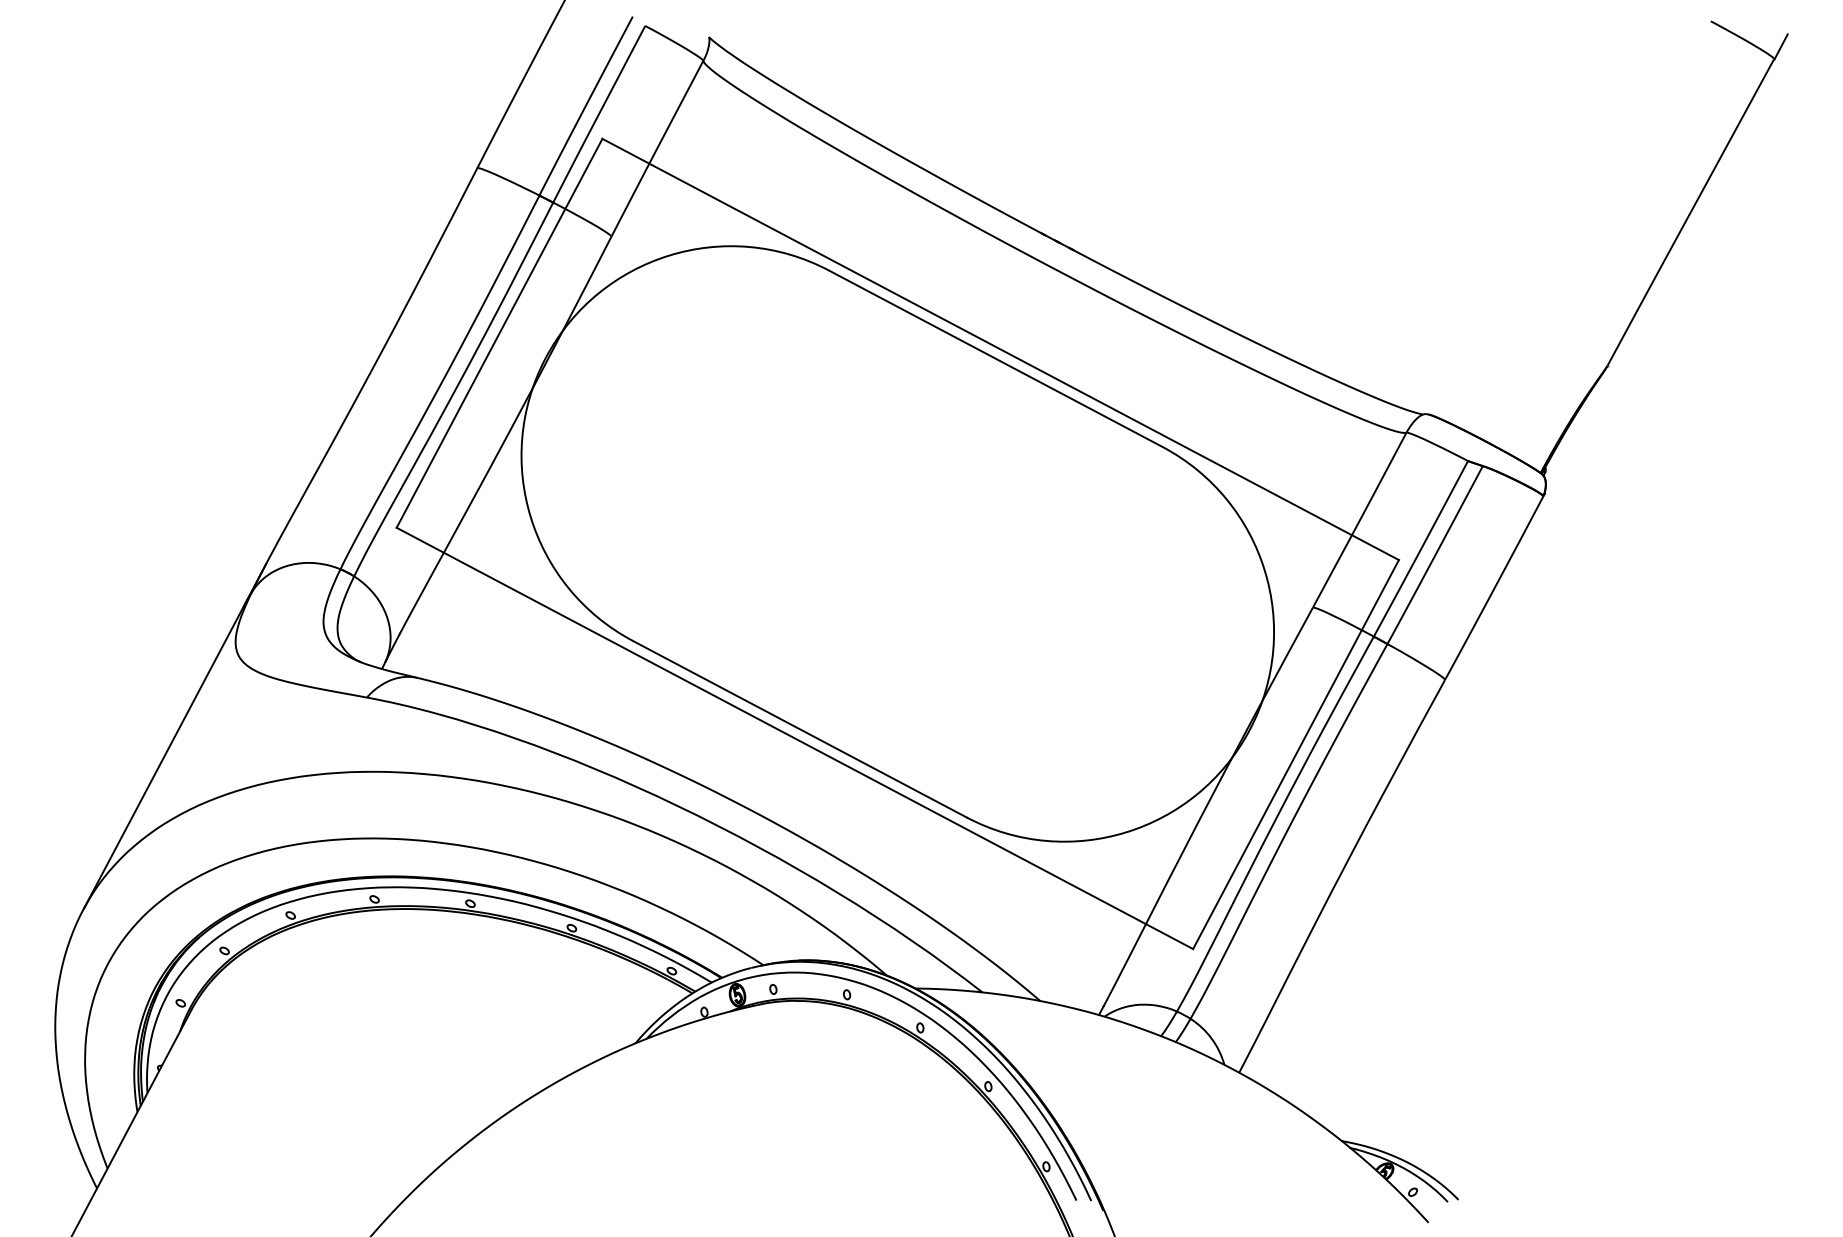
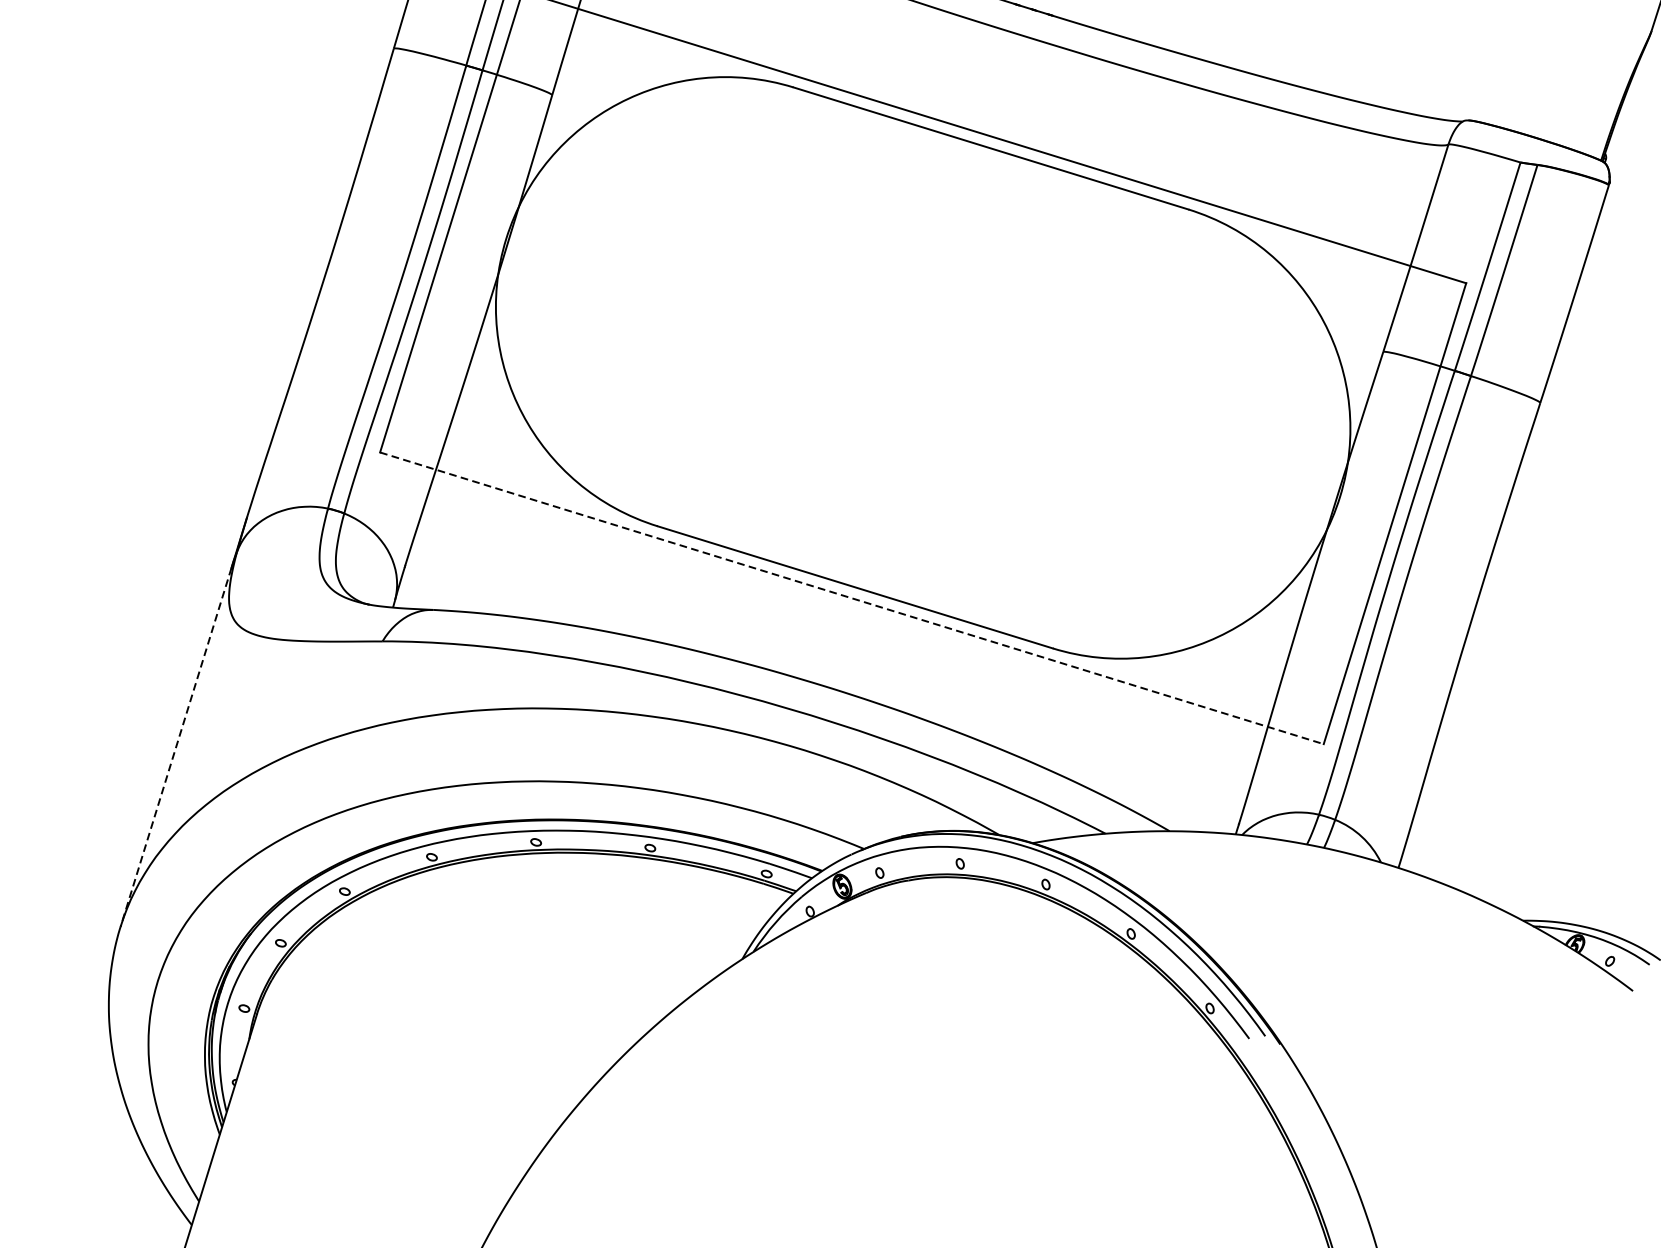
line: (794, 738) -> (851, 598), solid -> dashed
line: (163, 758) -> (175, 748), solid -> dashed

